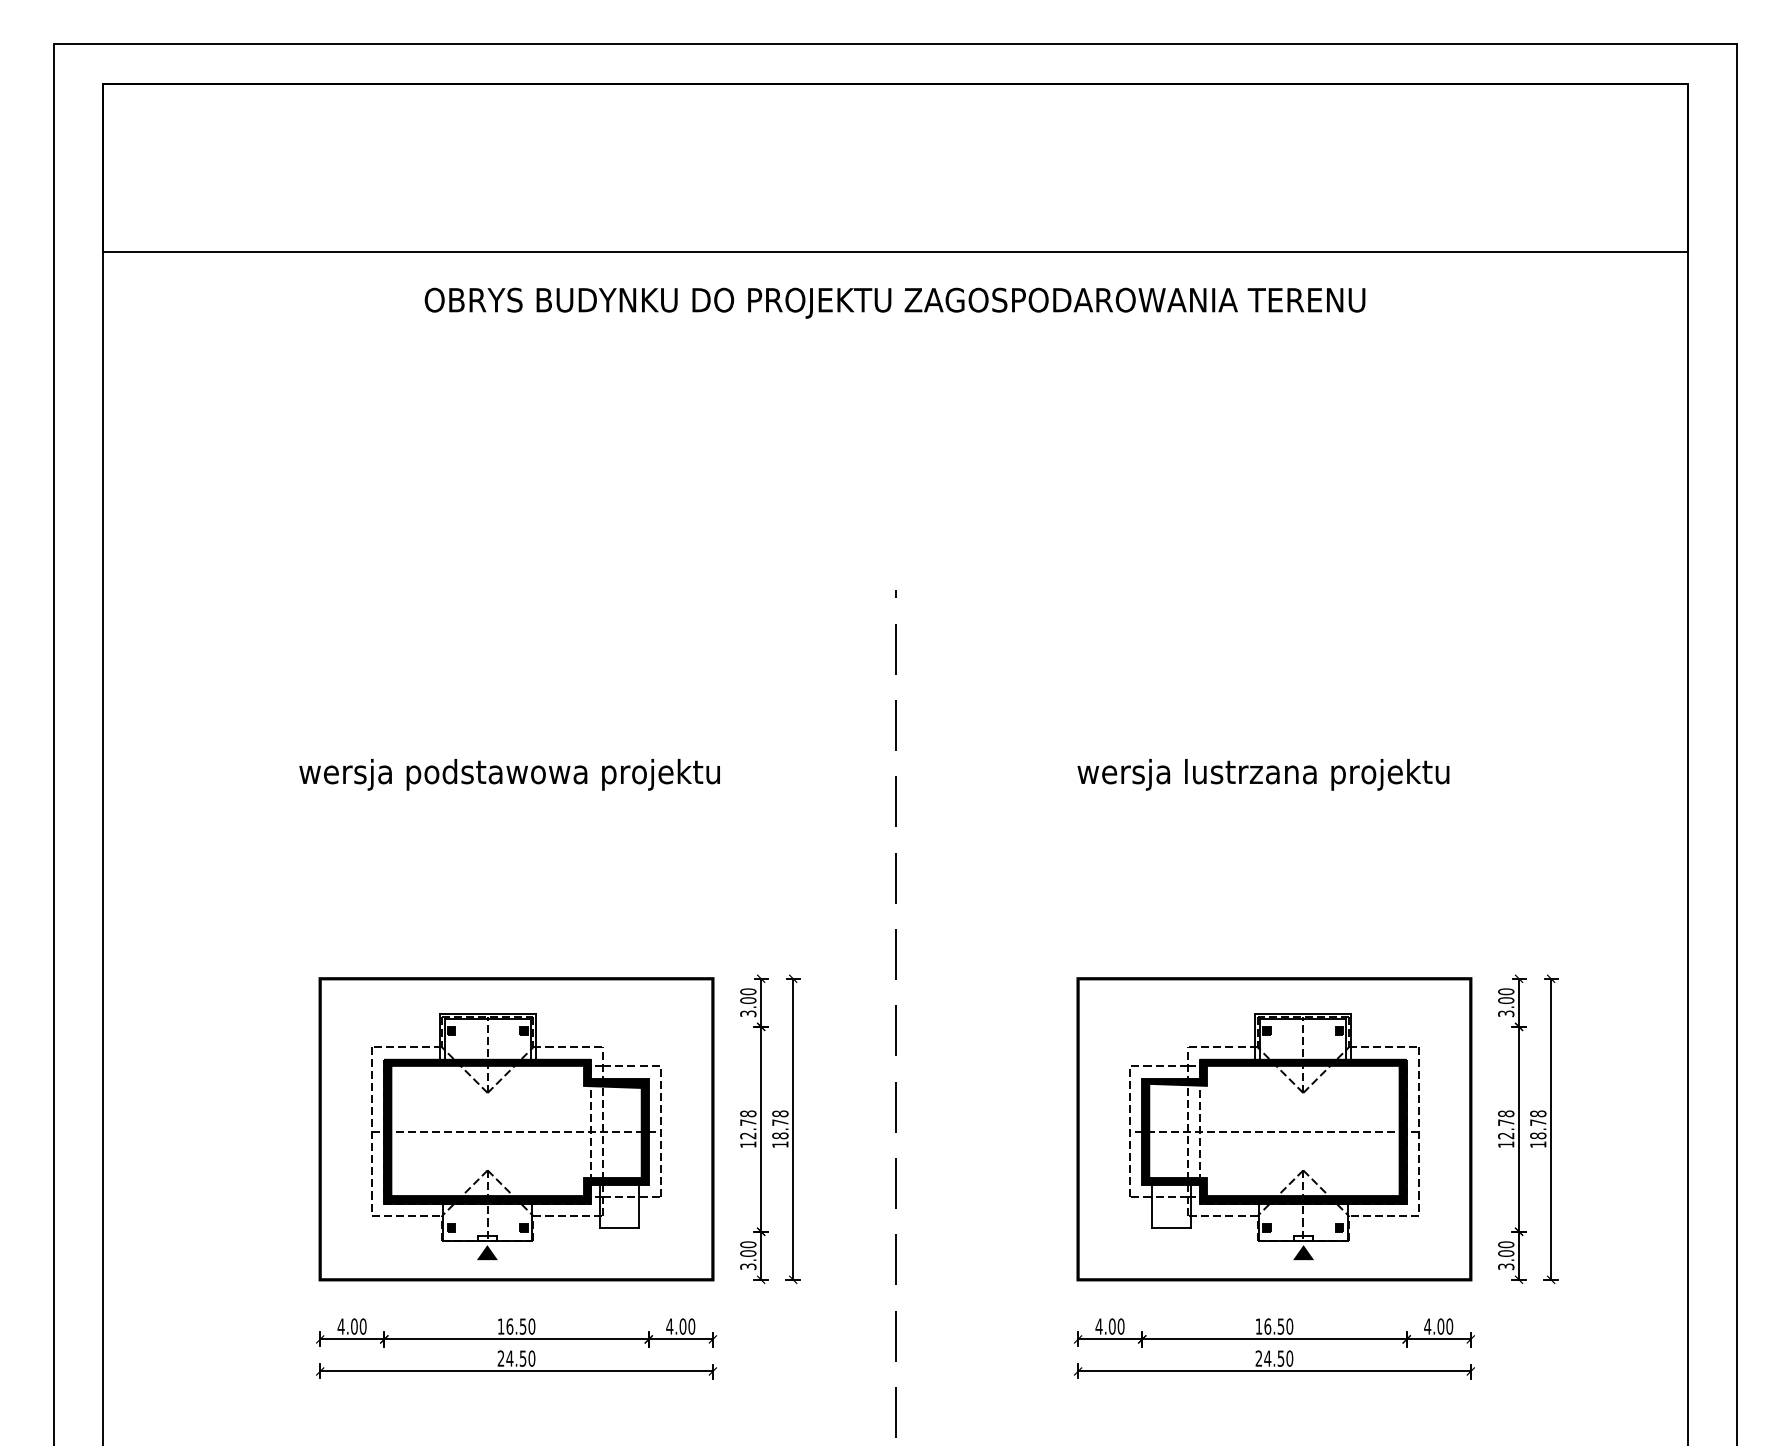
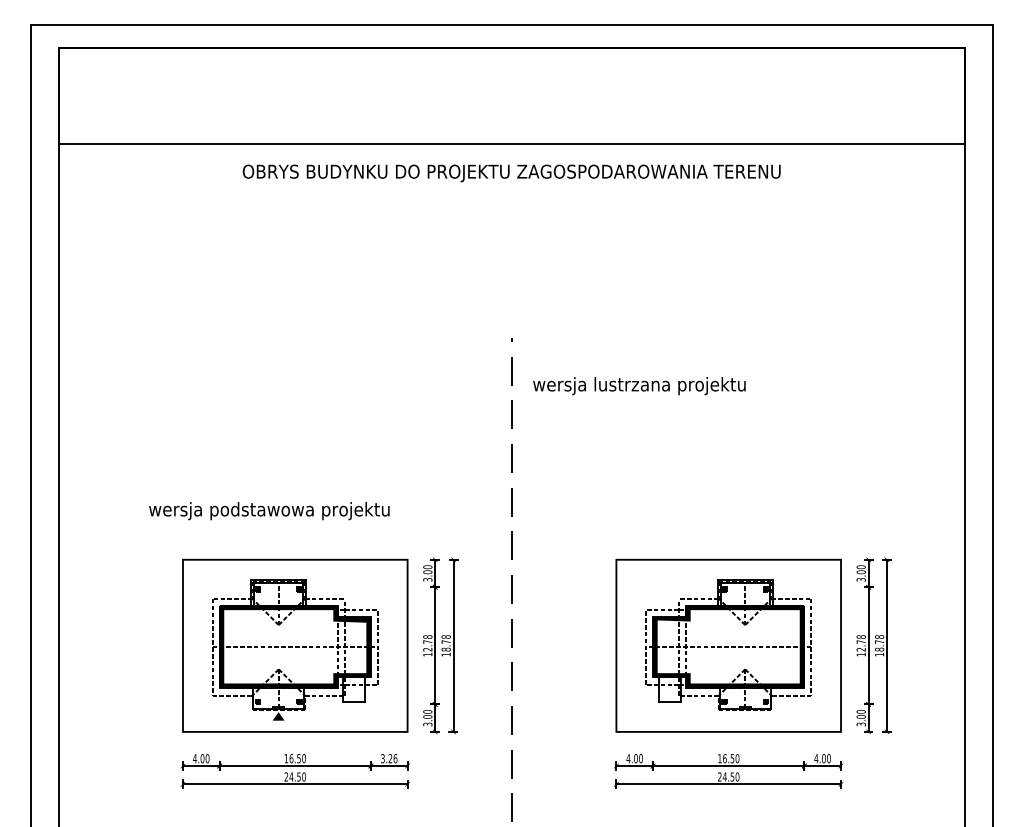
text: (509, 775) -> (269, 511), moved
text: (1263, 775) -> (639, 386), moved
fill: (1303, 1252) -> (745, 716), removed
text: (679, 1326) -> (388, 758), 4.00 -> 3.26

